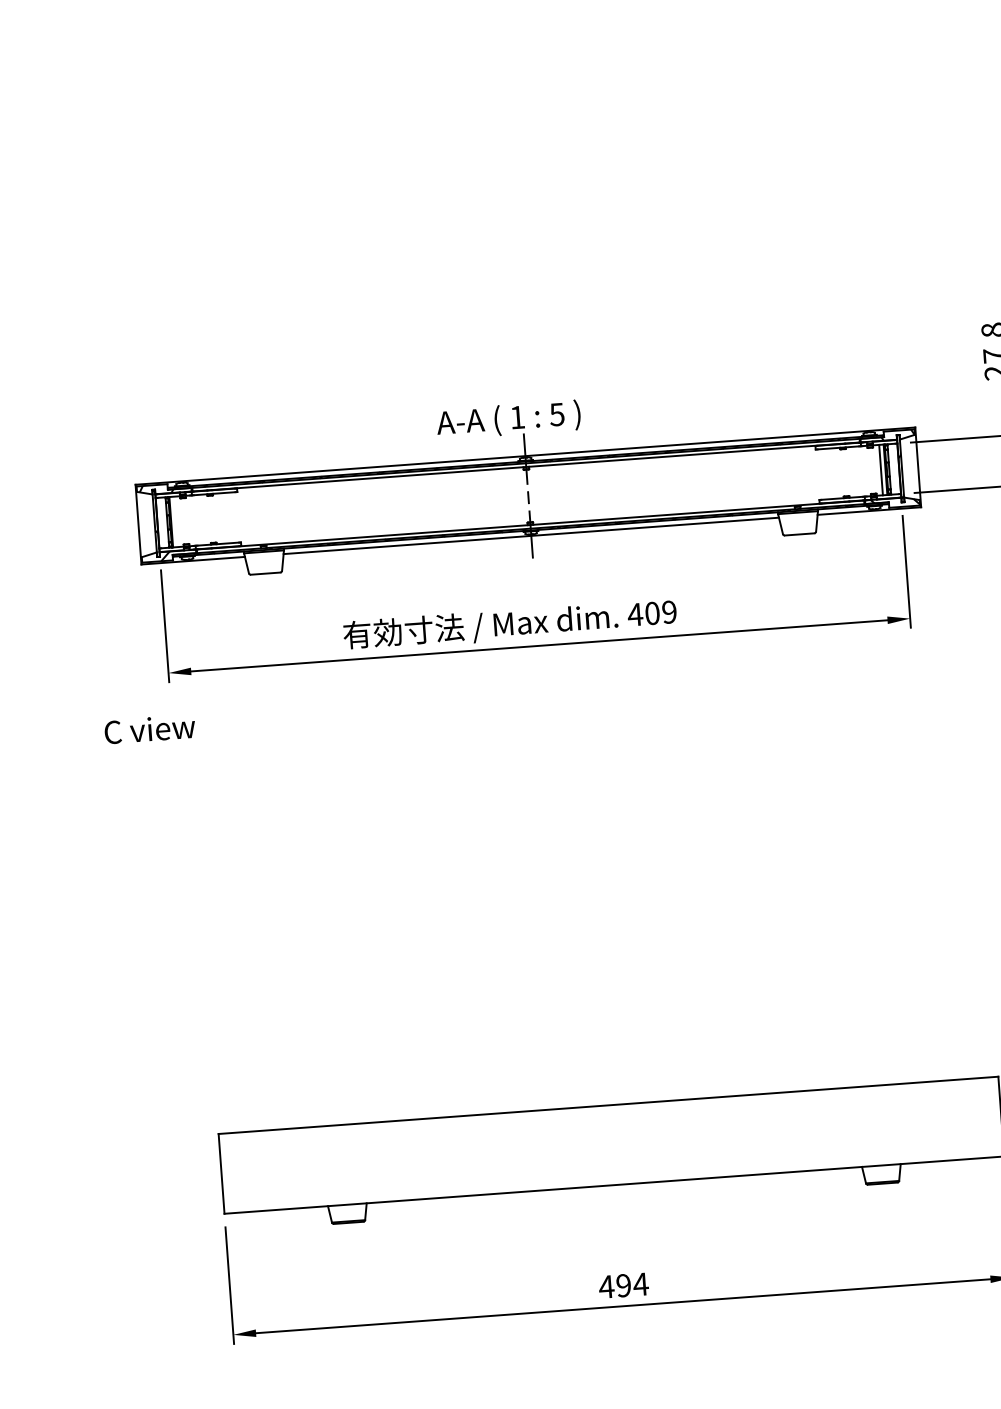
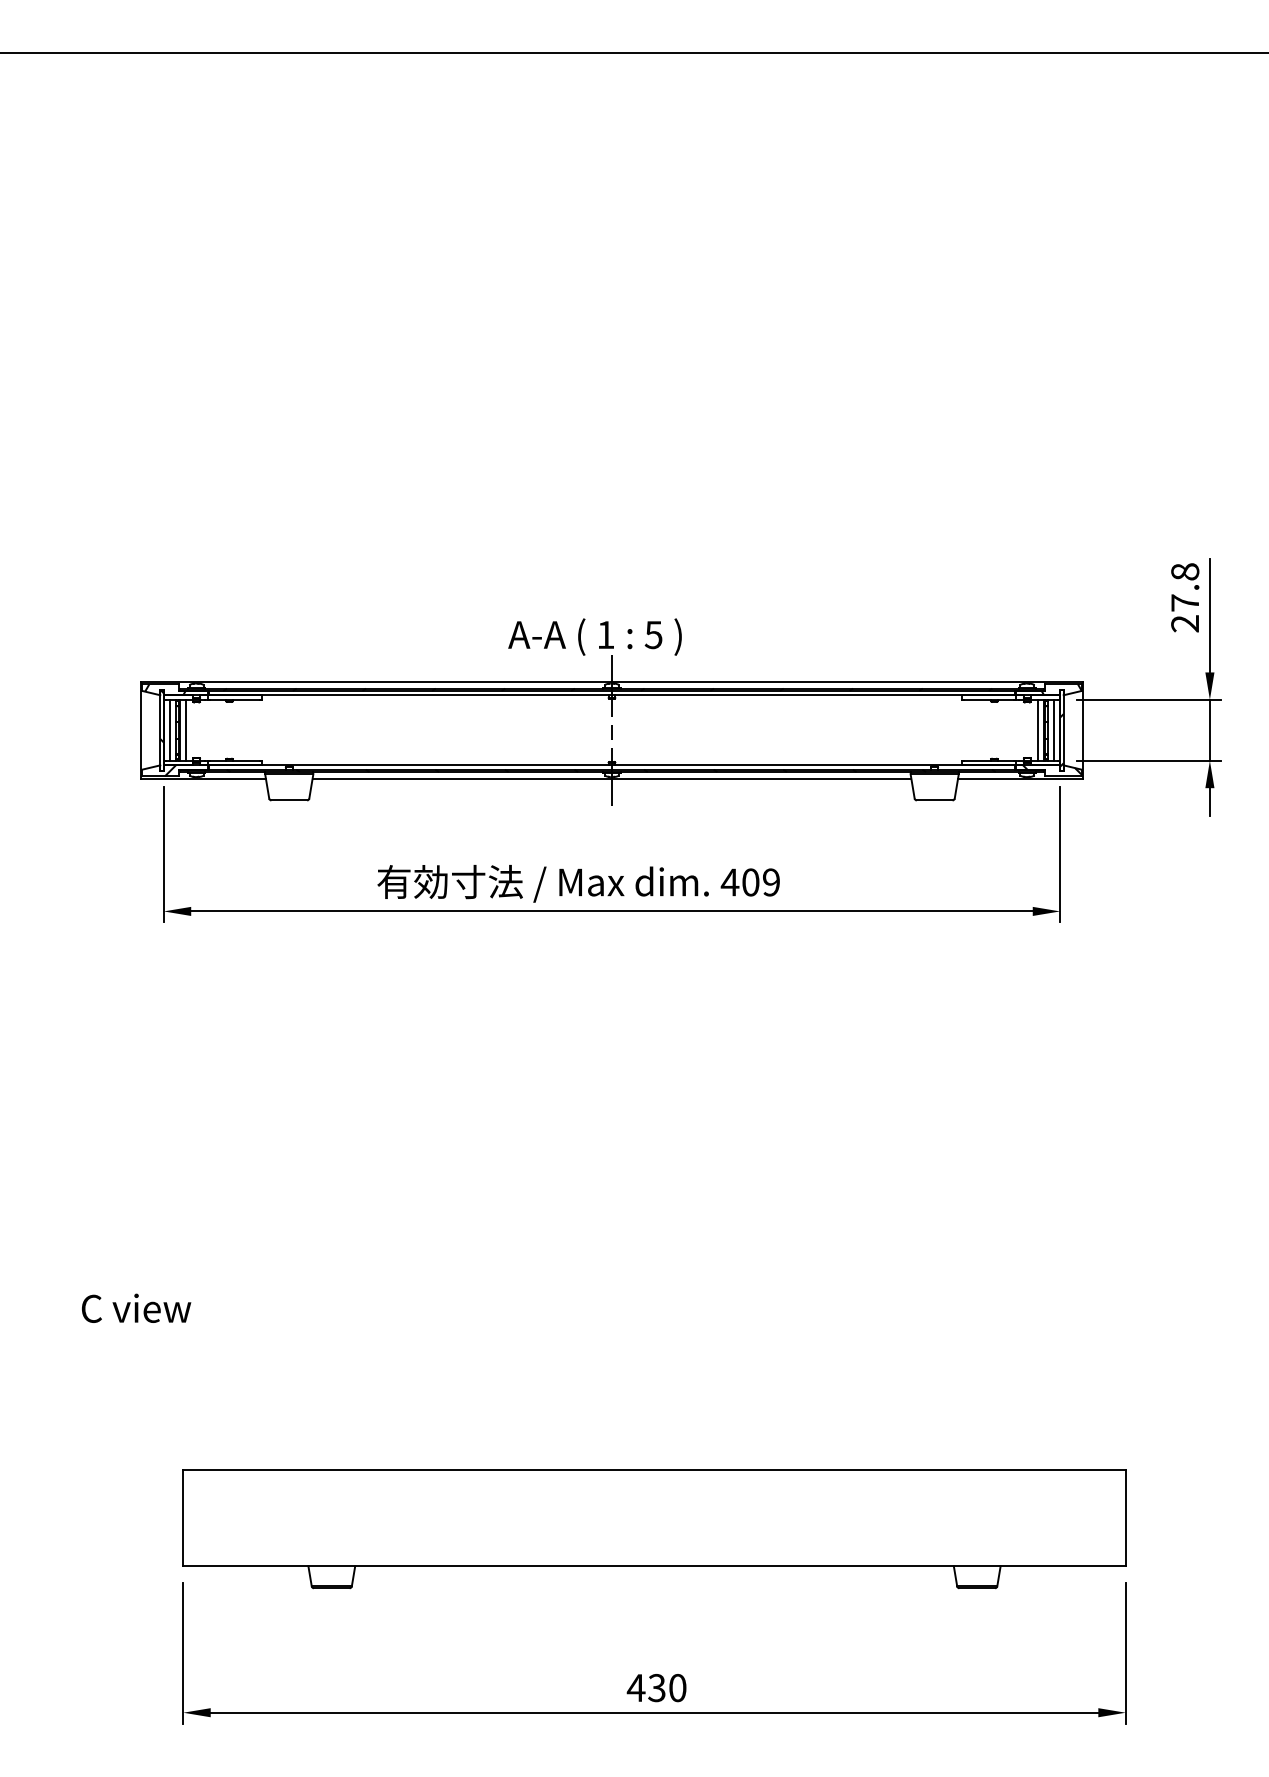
line: (893, 468) -> (1053, 729), added
line: (175, 521) -> (185, 729), added
line: (163, 522) -> (170, 729), added
text: (149, 728) -> (136, 1307), moved
text: (632, 1285) -> (667, 1688), 494 -> 430

